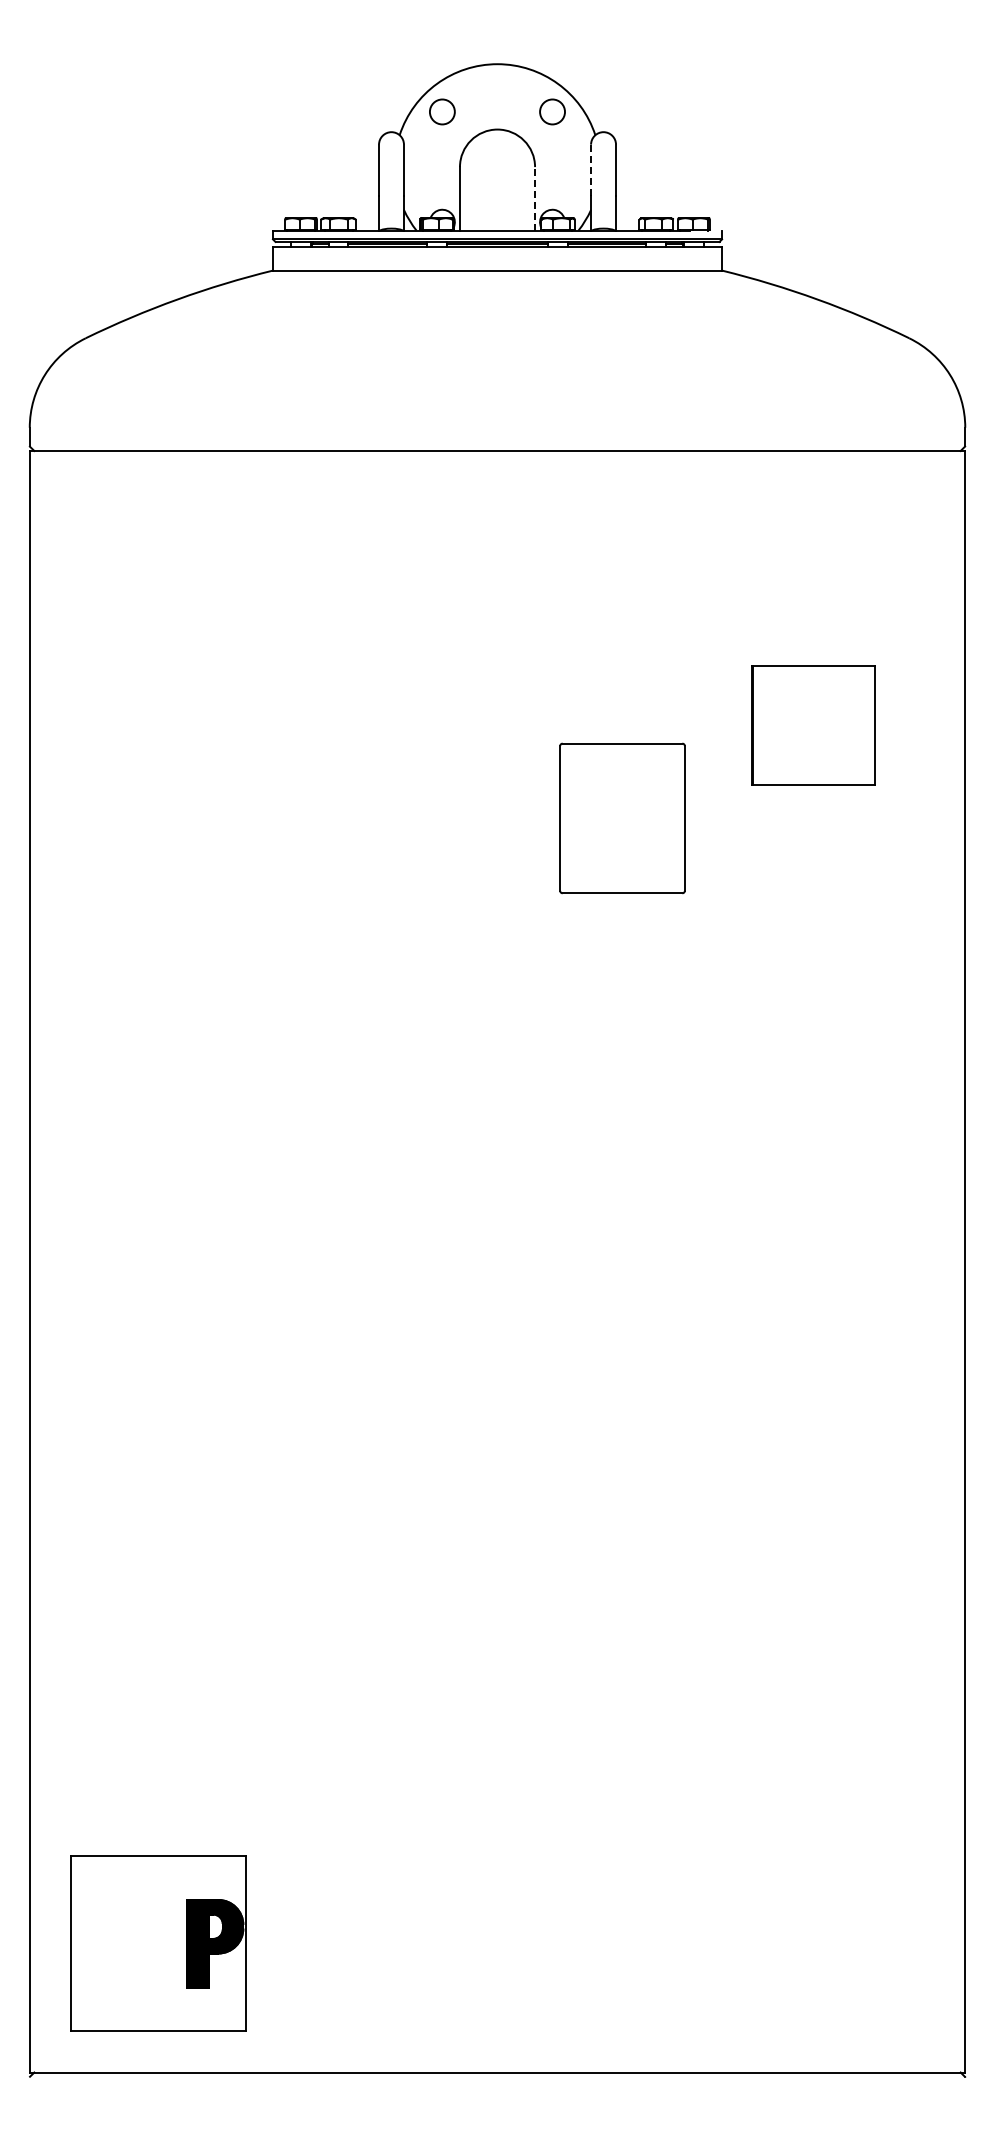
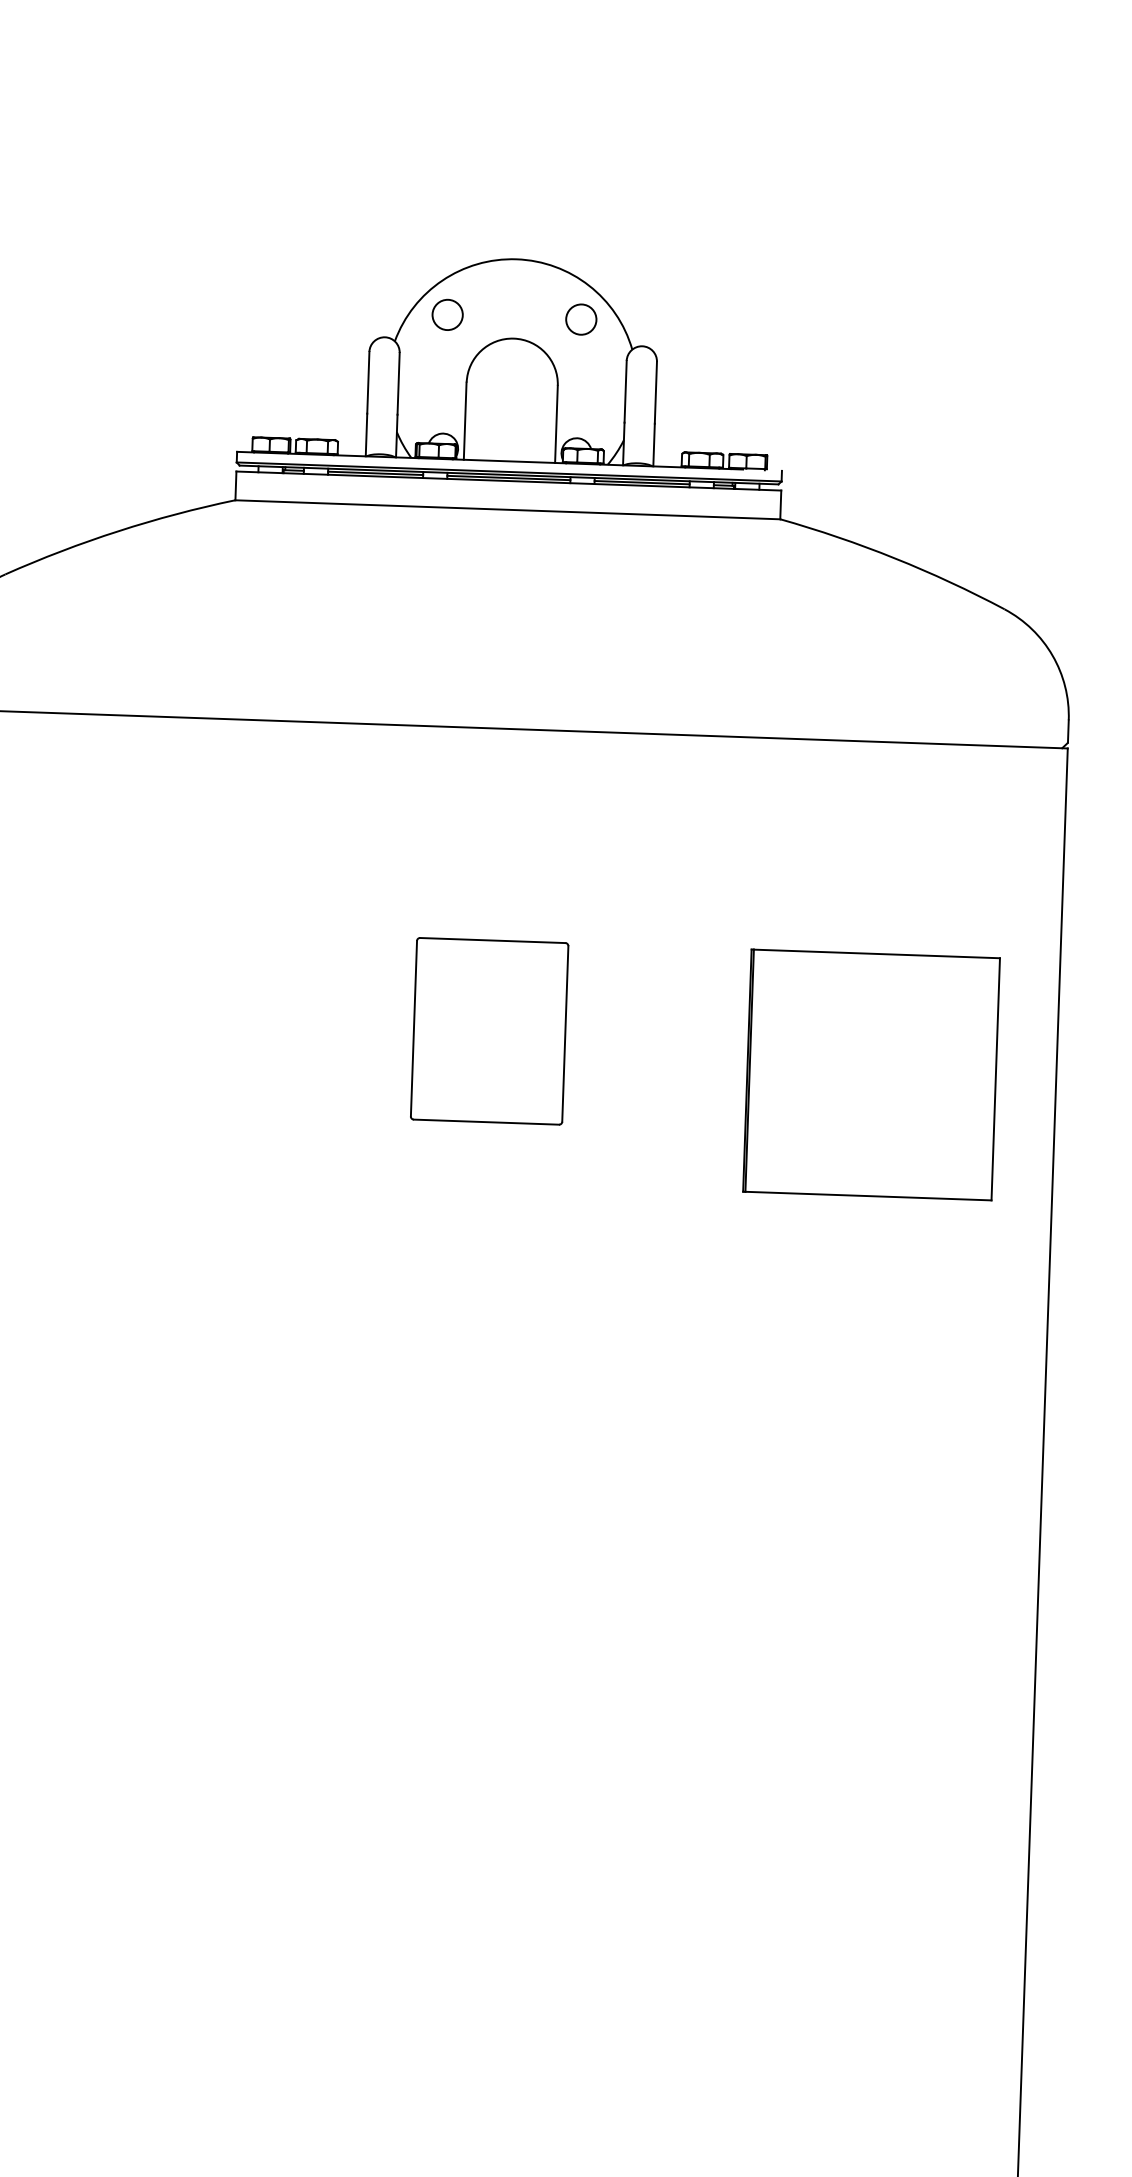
line: (591, 170) -> (626, 392), dashed -> solid
line: (535, 198) -> (556, 423), dashed -> solid
part: (813, 725) -> (871, 1075), size x1.67
part: (622, 818) -> (489, 1031), moved

